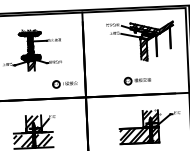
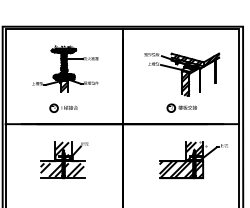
part: (140, 41) -> (182, 74), moved
part: (64, 83) -> (63, 107), moved

